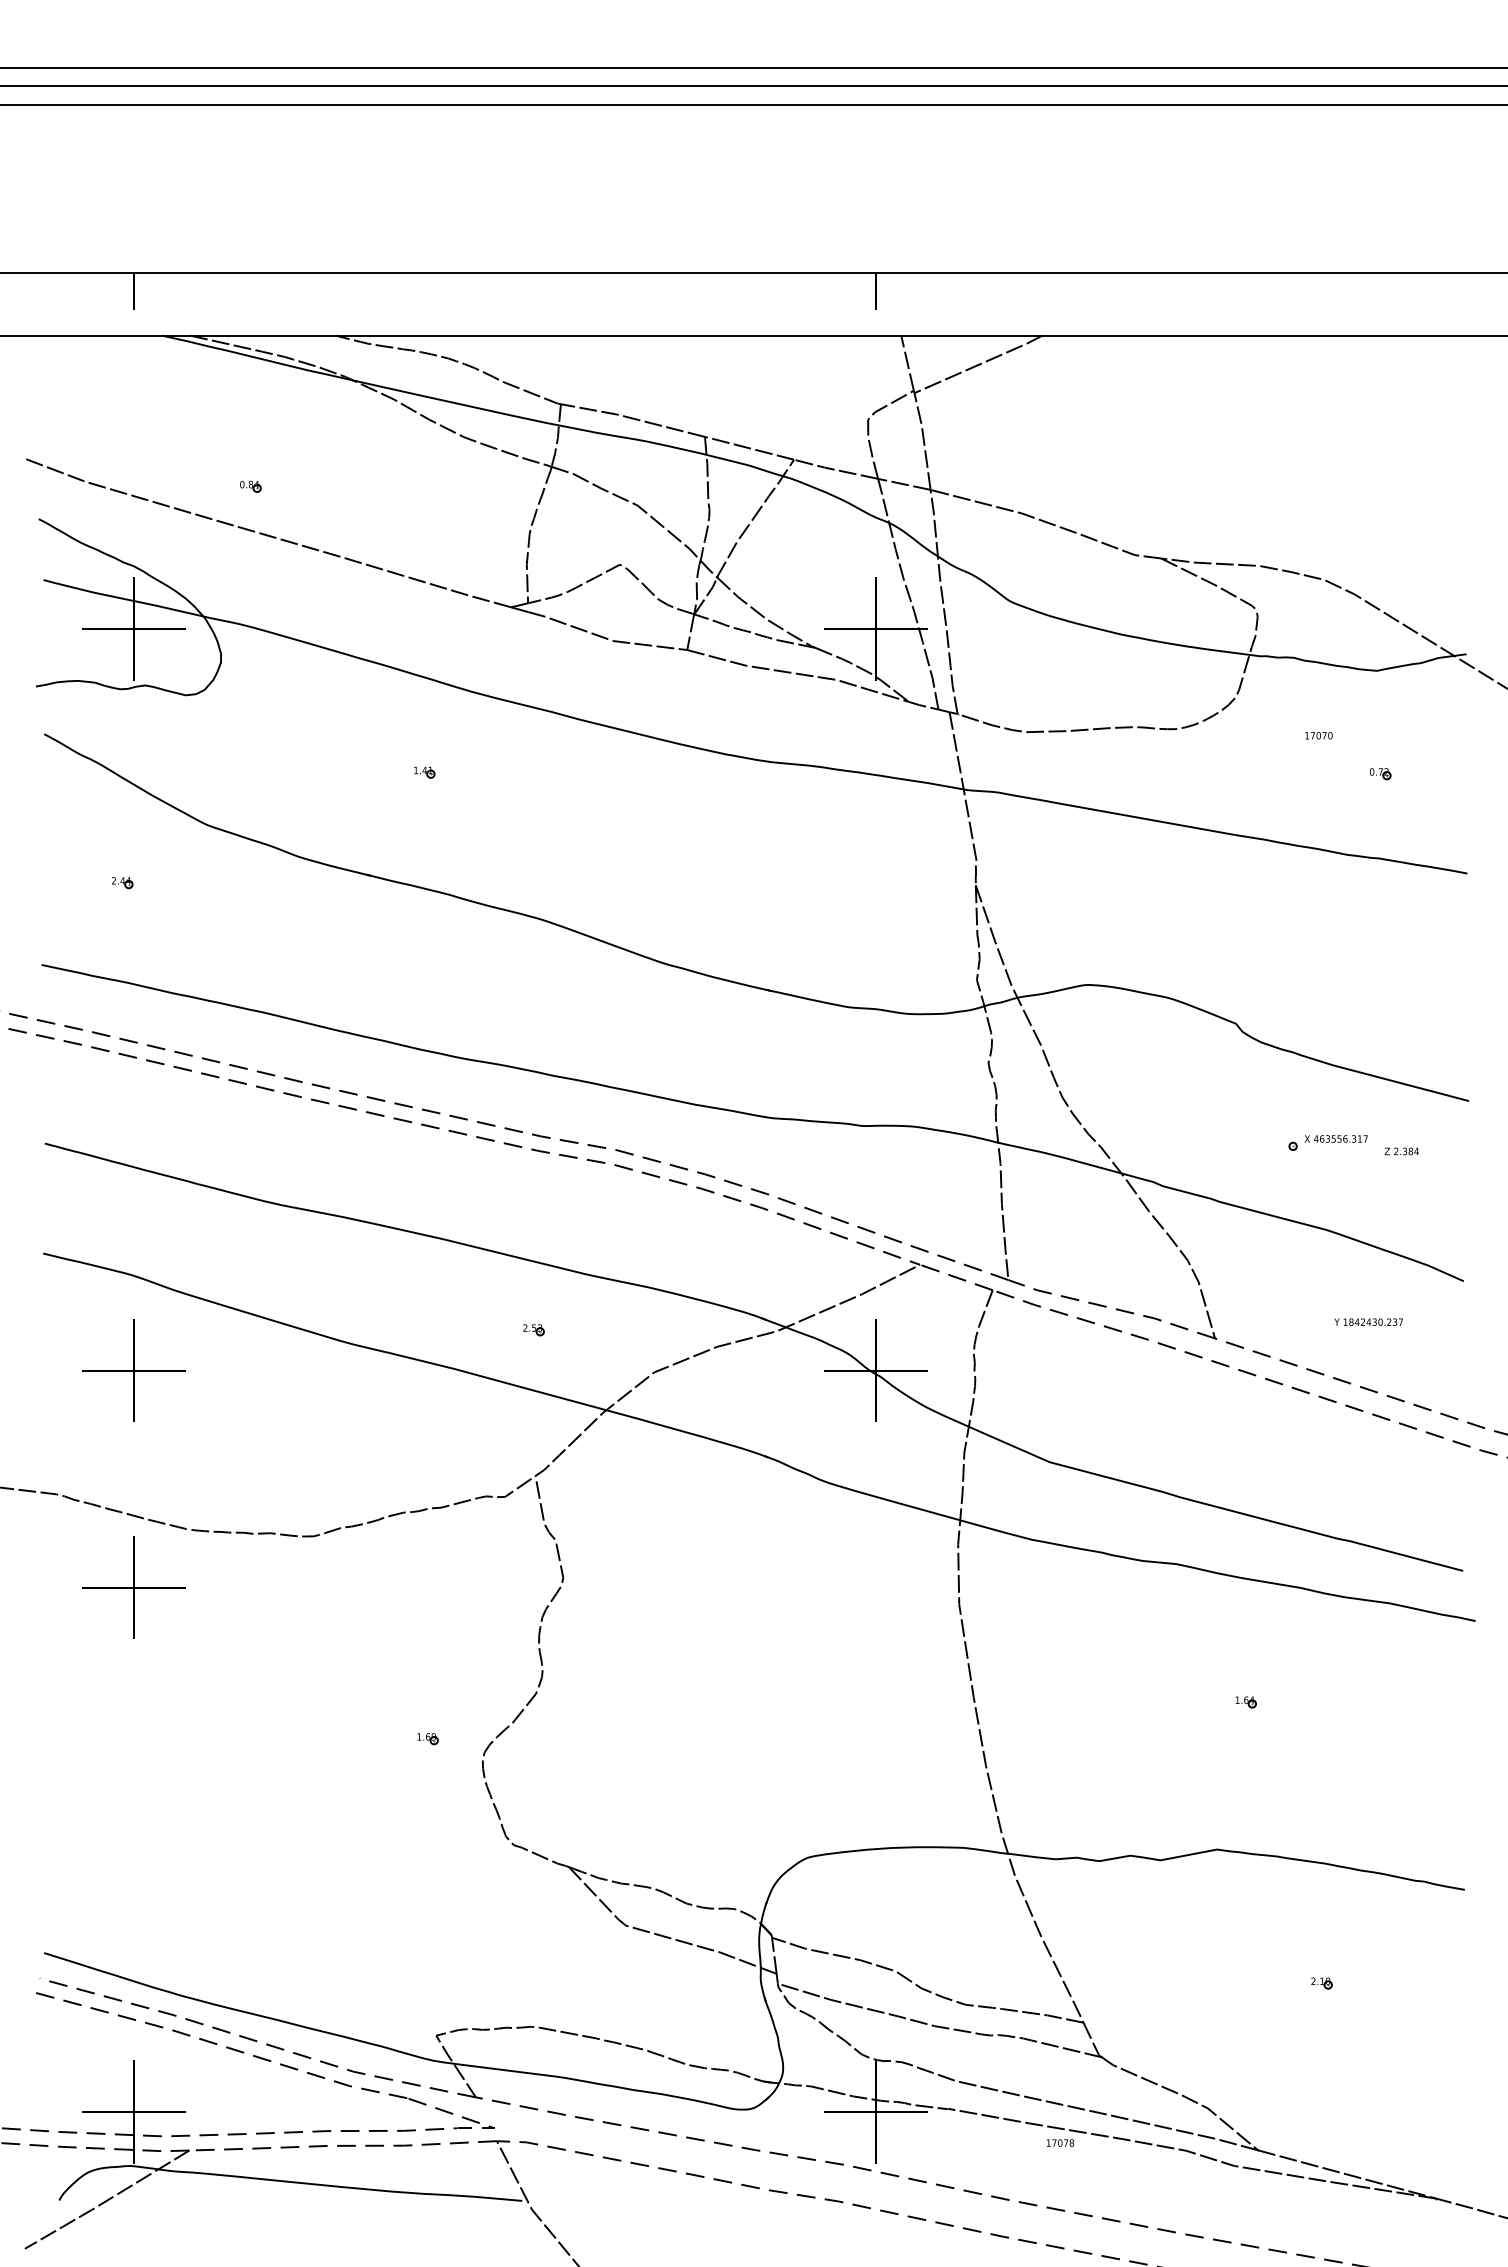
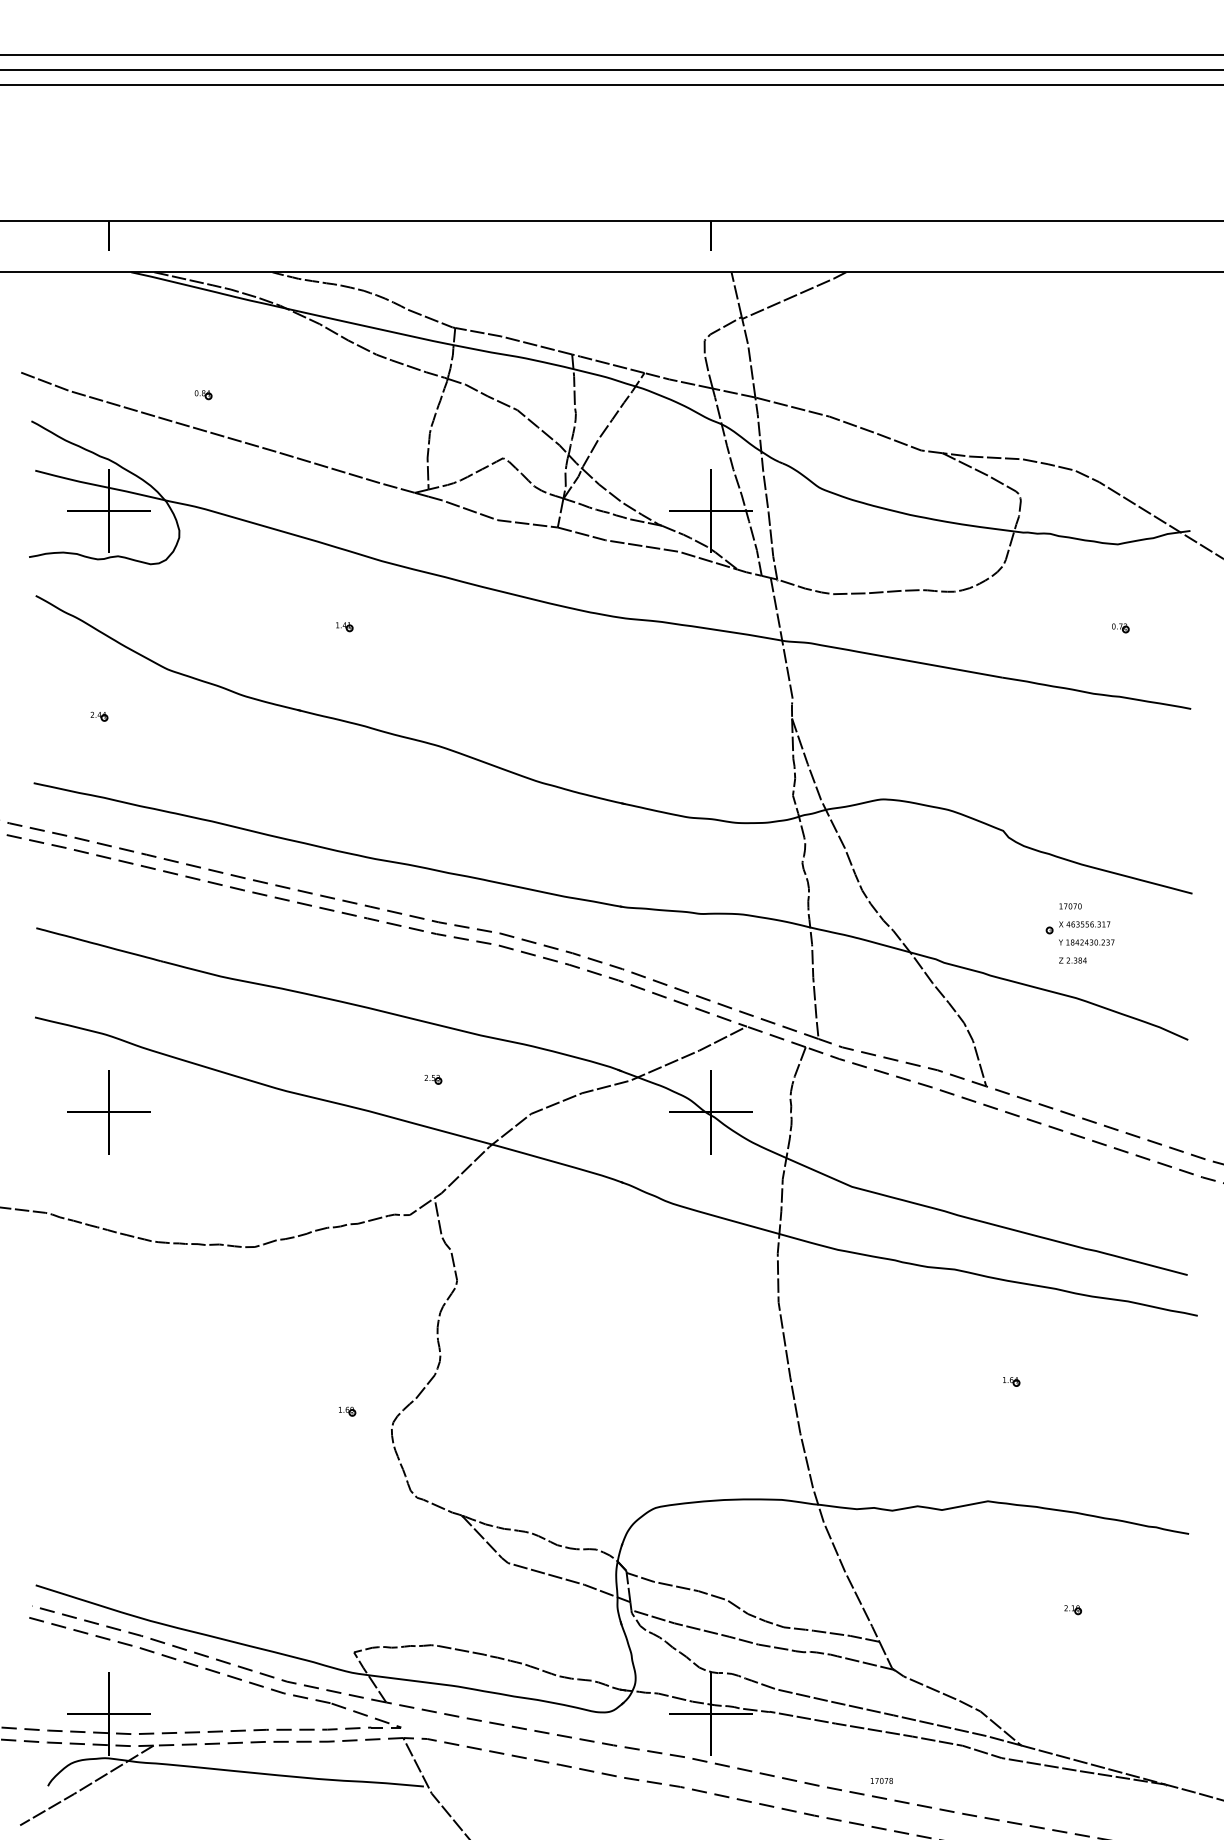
text: (1318, 735) -> (1070, 906), moved
text: (1401, 1151) -> (1072, 960), moved
text: (1368, 1321) -> (1086, 941), moved
part: (133, 1587) -> (108, 1288), removed
text: (1060, 2142) -> (881, 1780), moved

